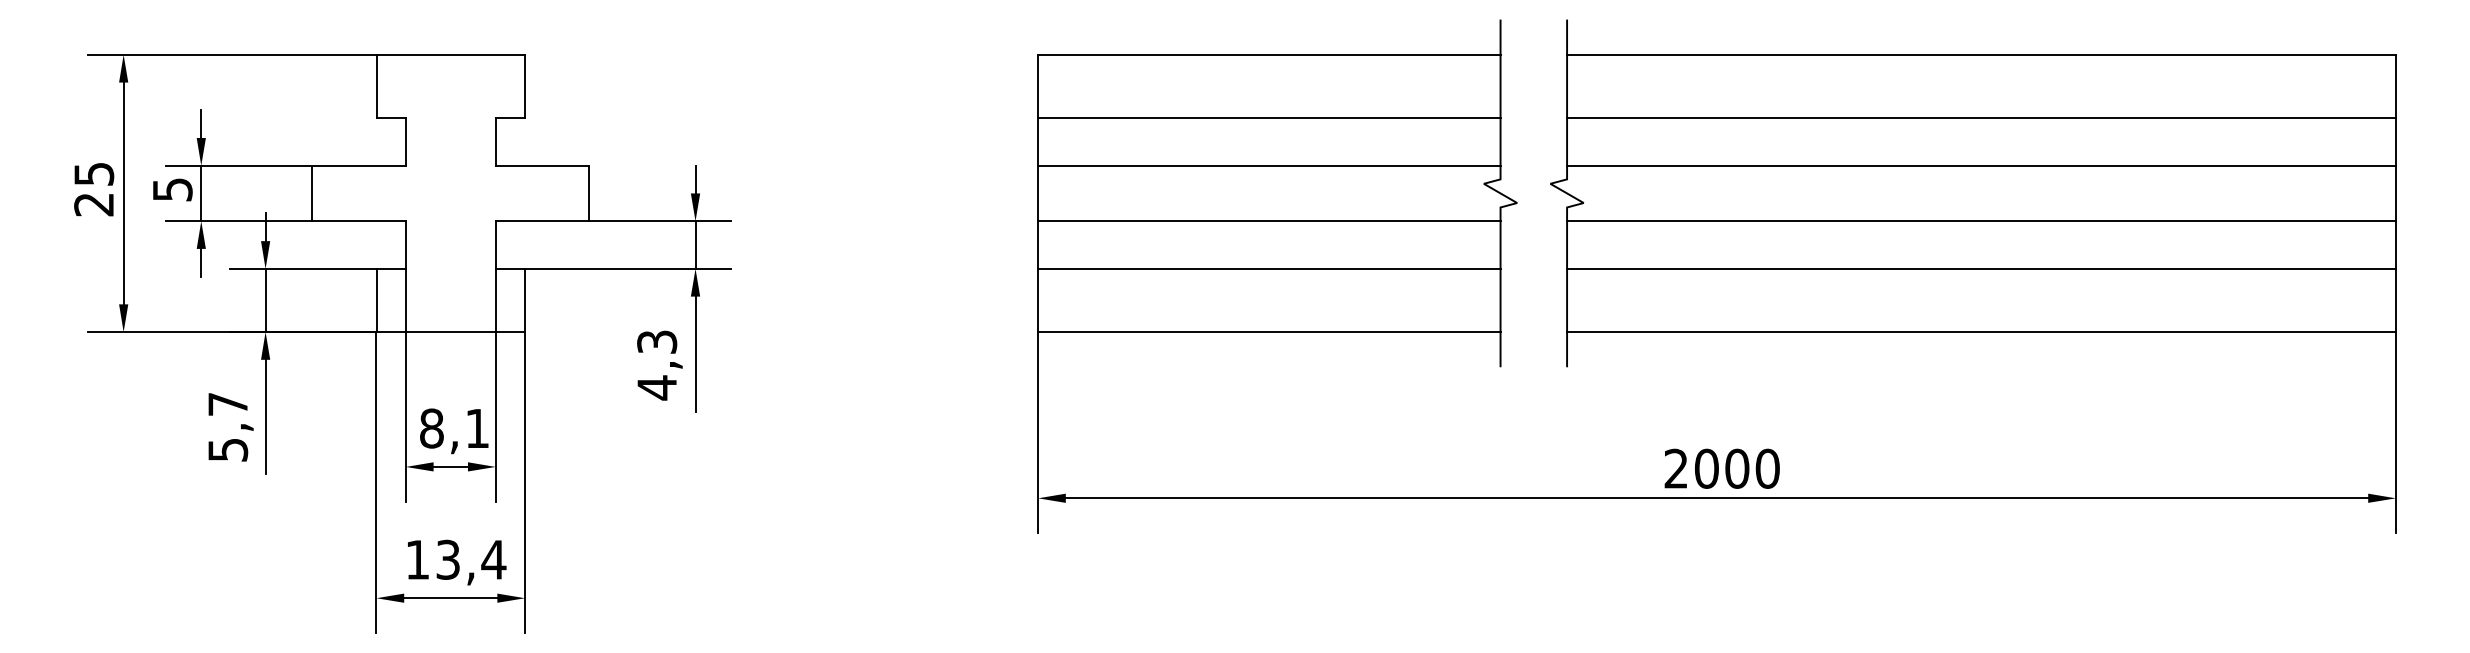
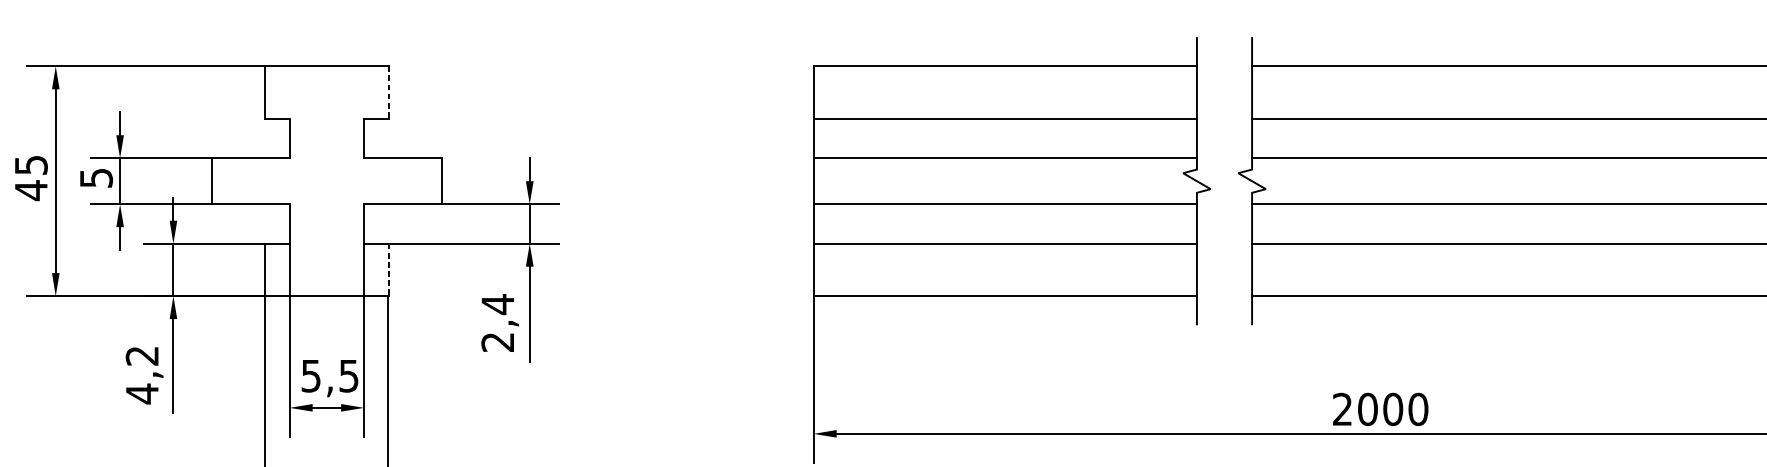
line: (525, 86) -> (388, 92), solid -> dashed
text: (93, 204) -> (30, 190), 25 -> 45
line: (525, 300) -> (388, 269), solid -> dashed
text: (657, 364) -> (498, 322), 4,3 -> 2,4
text: (228, 427) -> (142, 375), 5,7 -> 4,2
text: (454, 428) -> (329, 376), 8,1 -> 5,5

